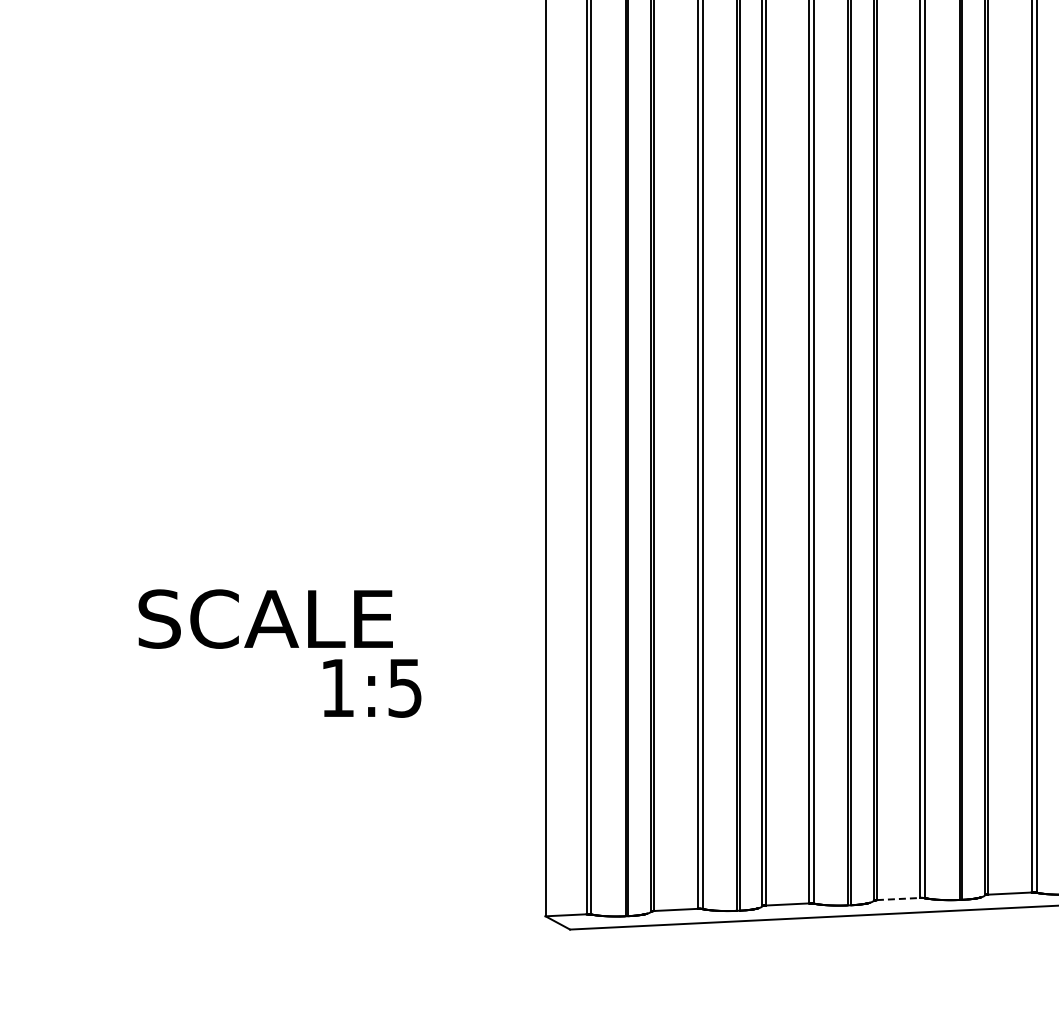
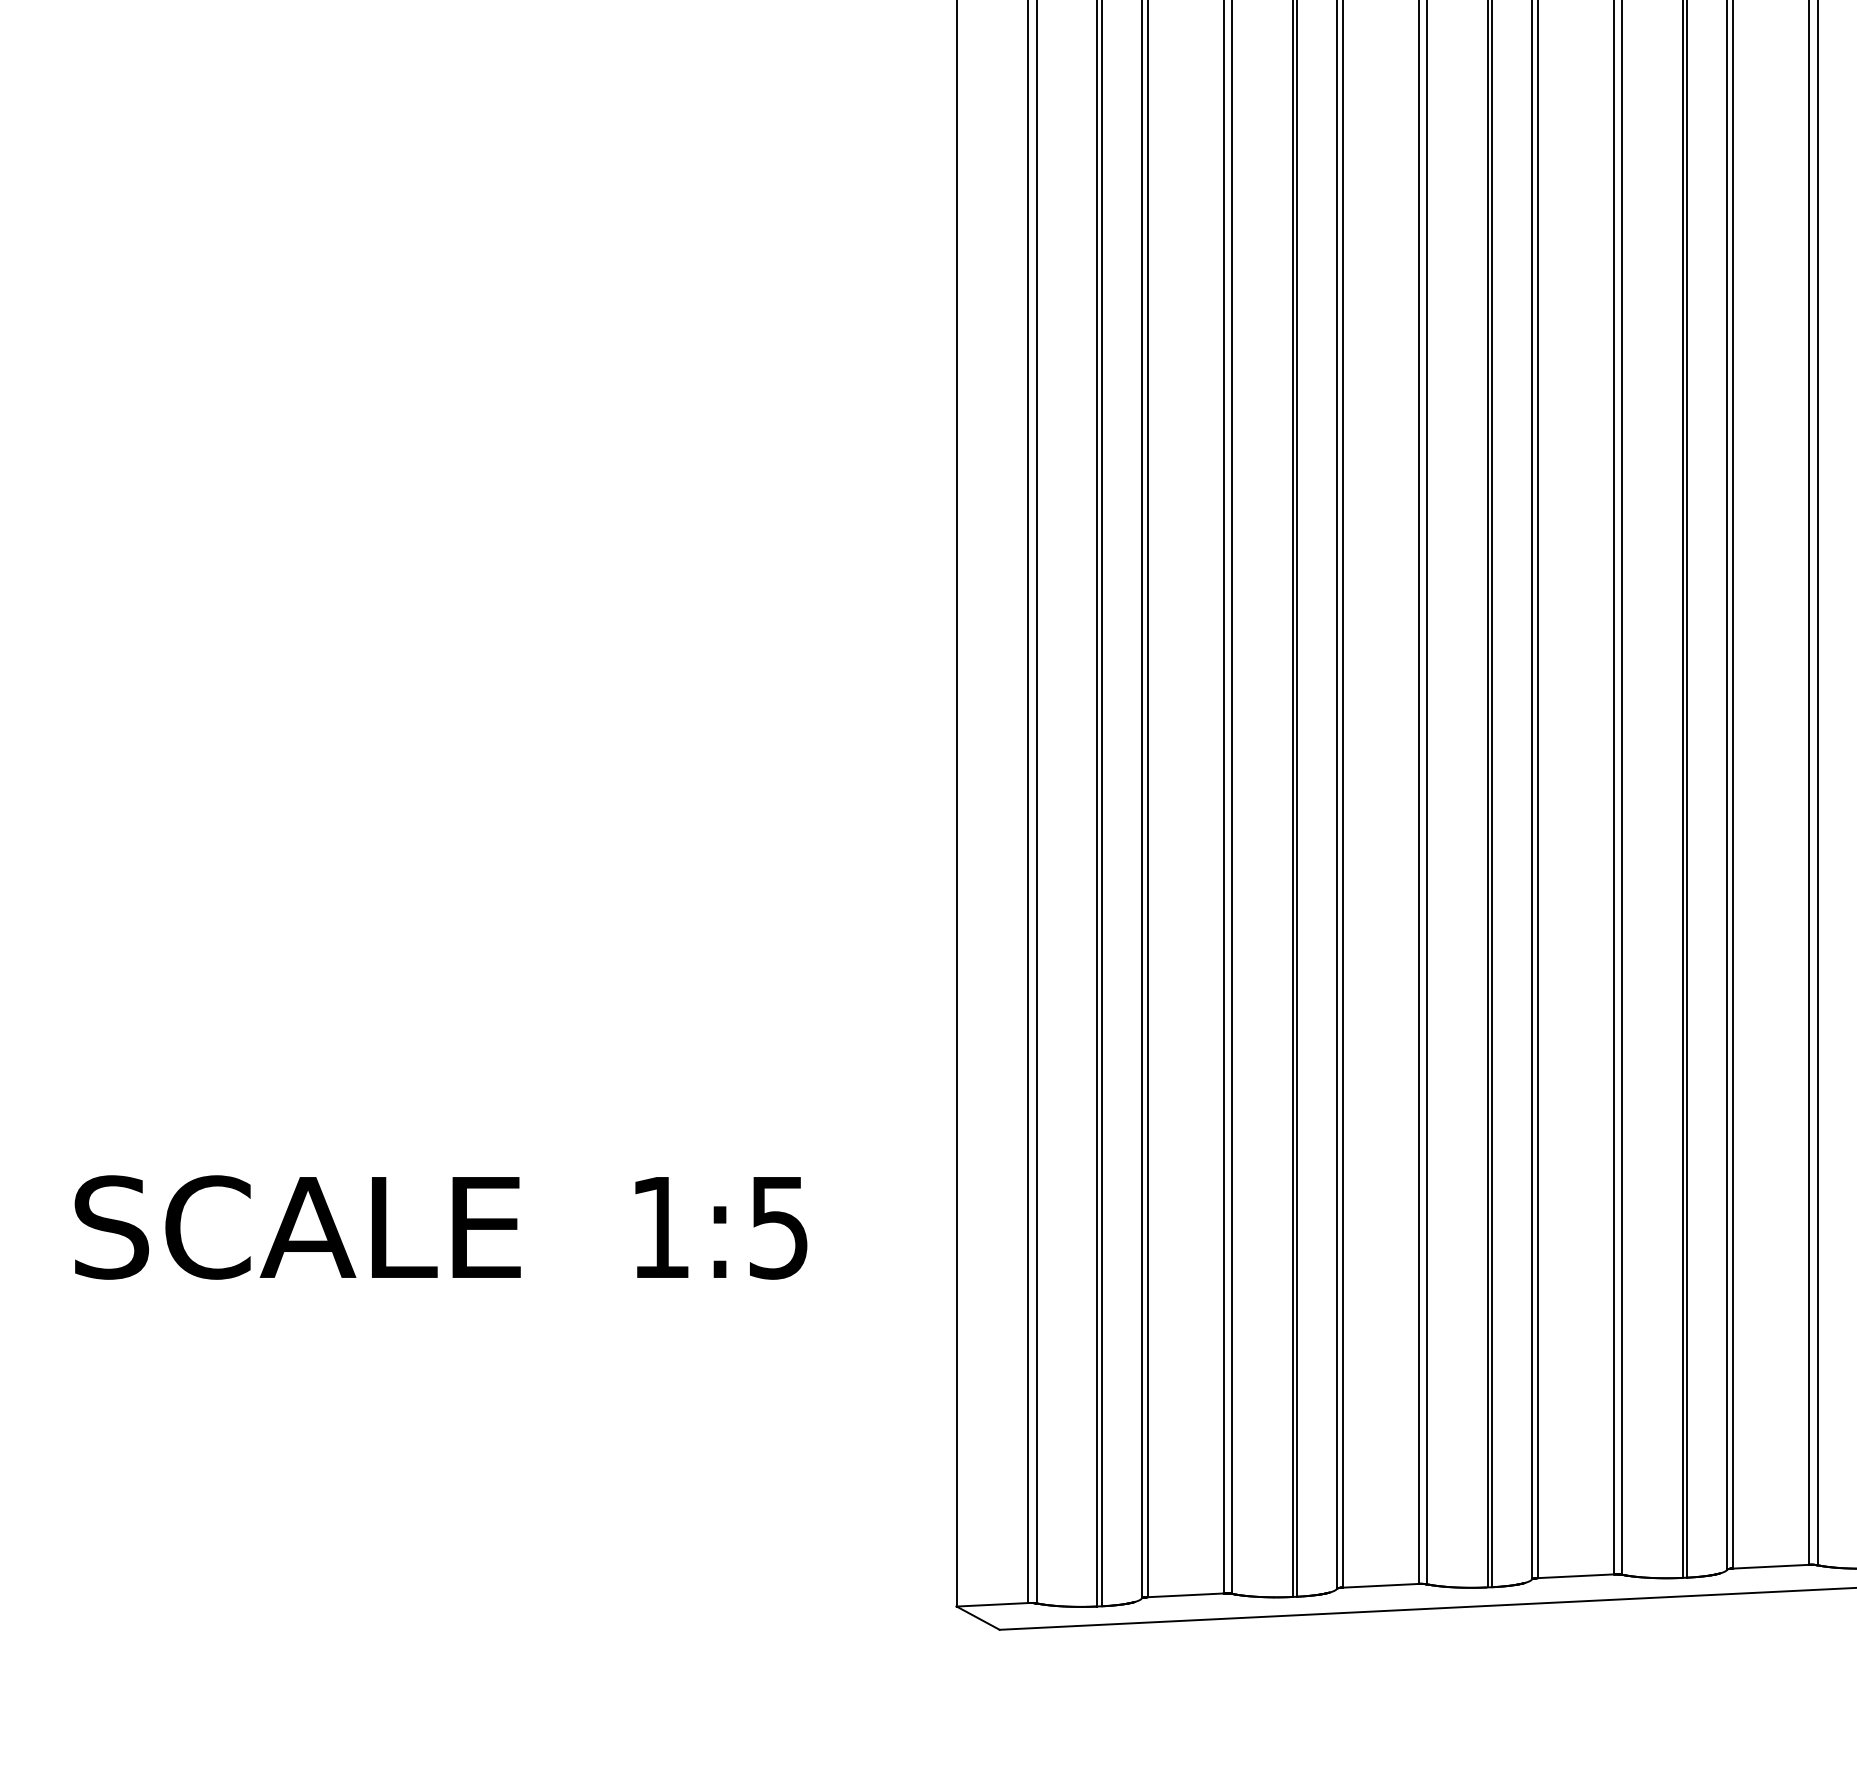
text: (265, 618) -> (297, 1226), moved
text: (372, 688) -> (721, 1228), moved
line: (898, 899) -> (1575, 1577), dashed -> solid

